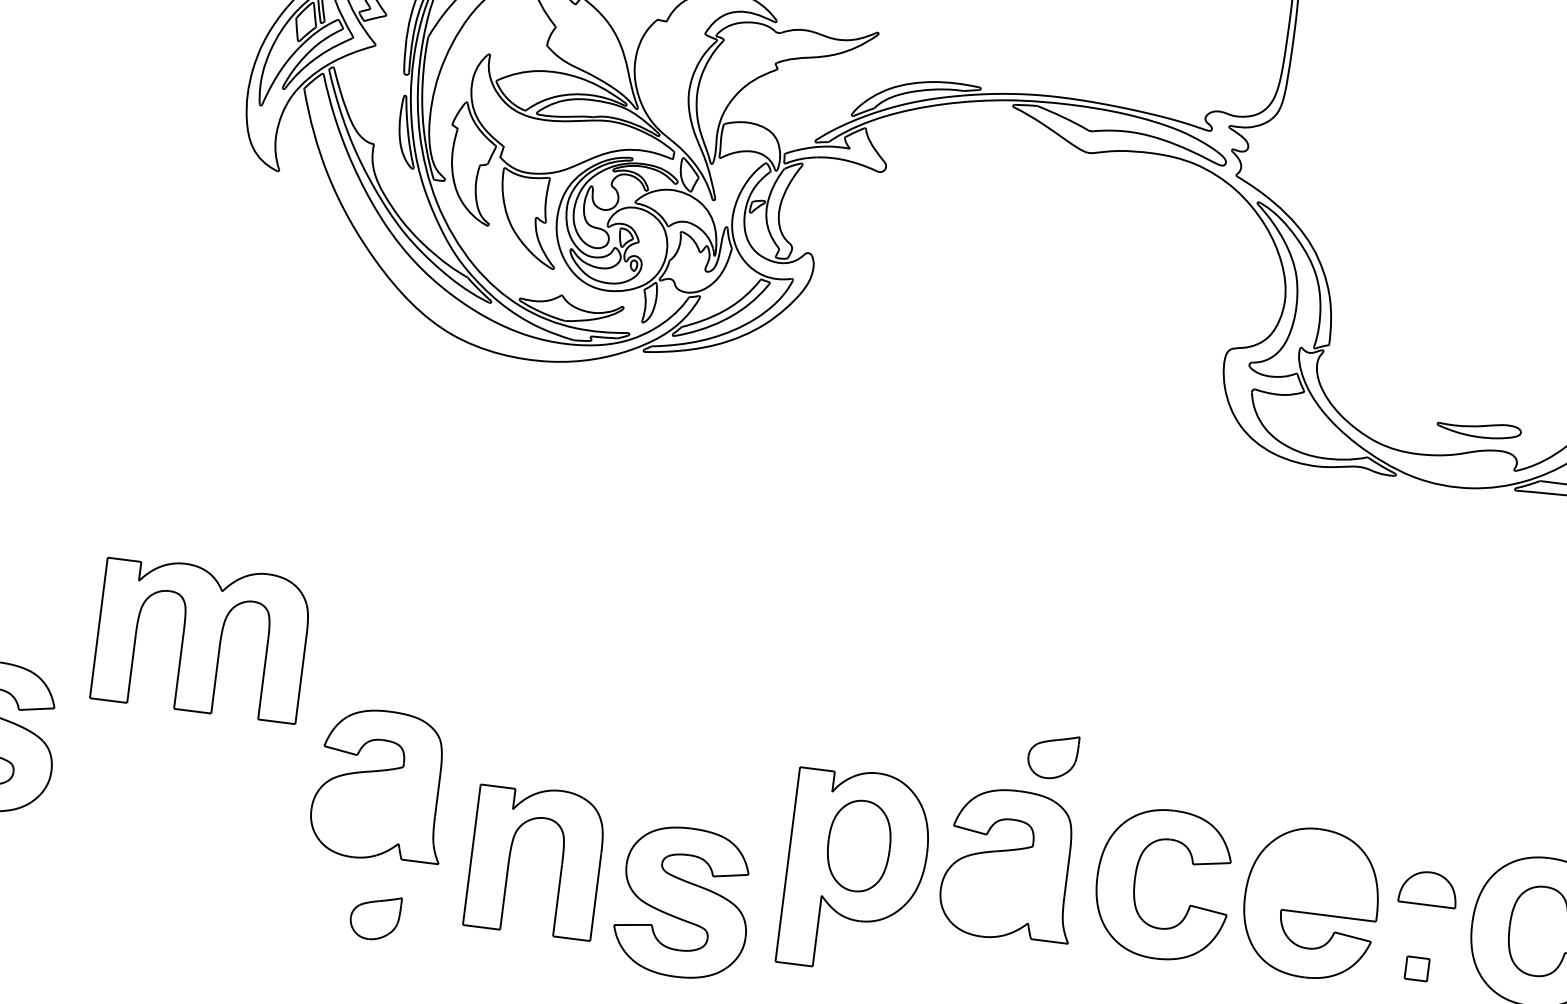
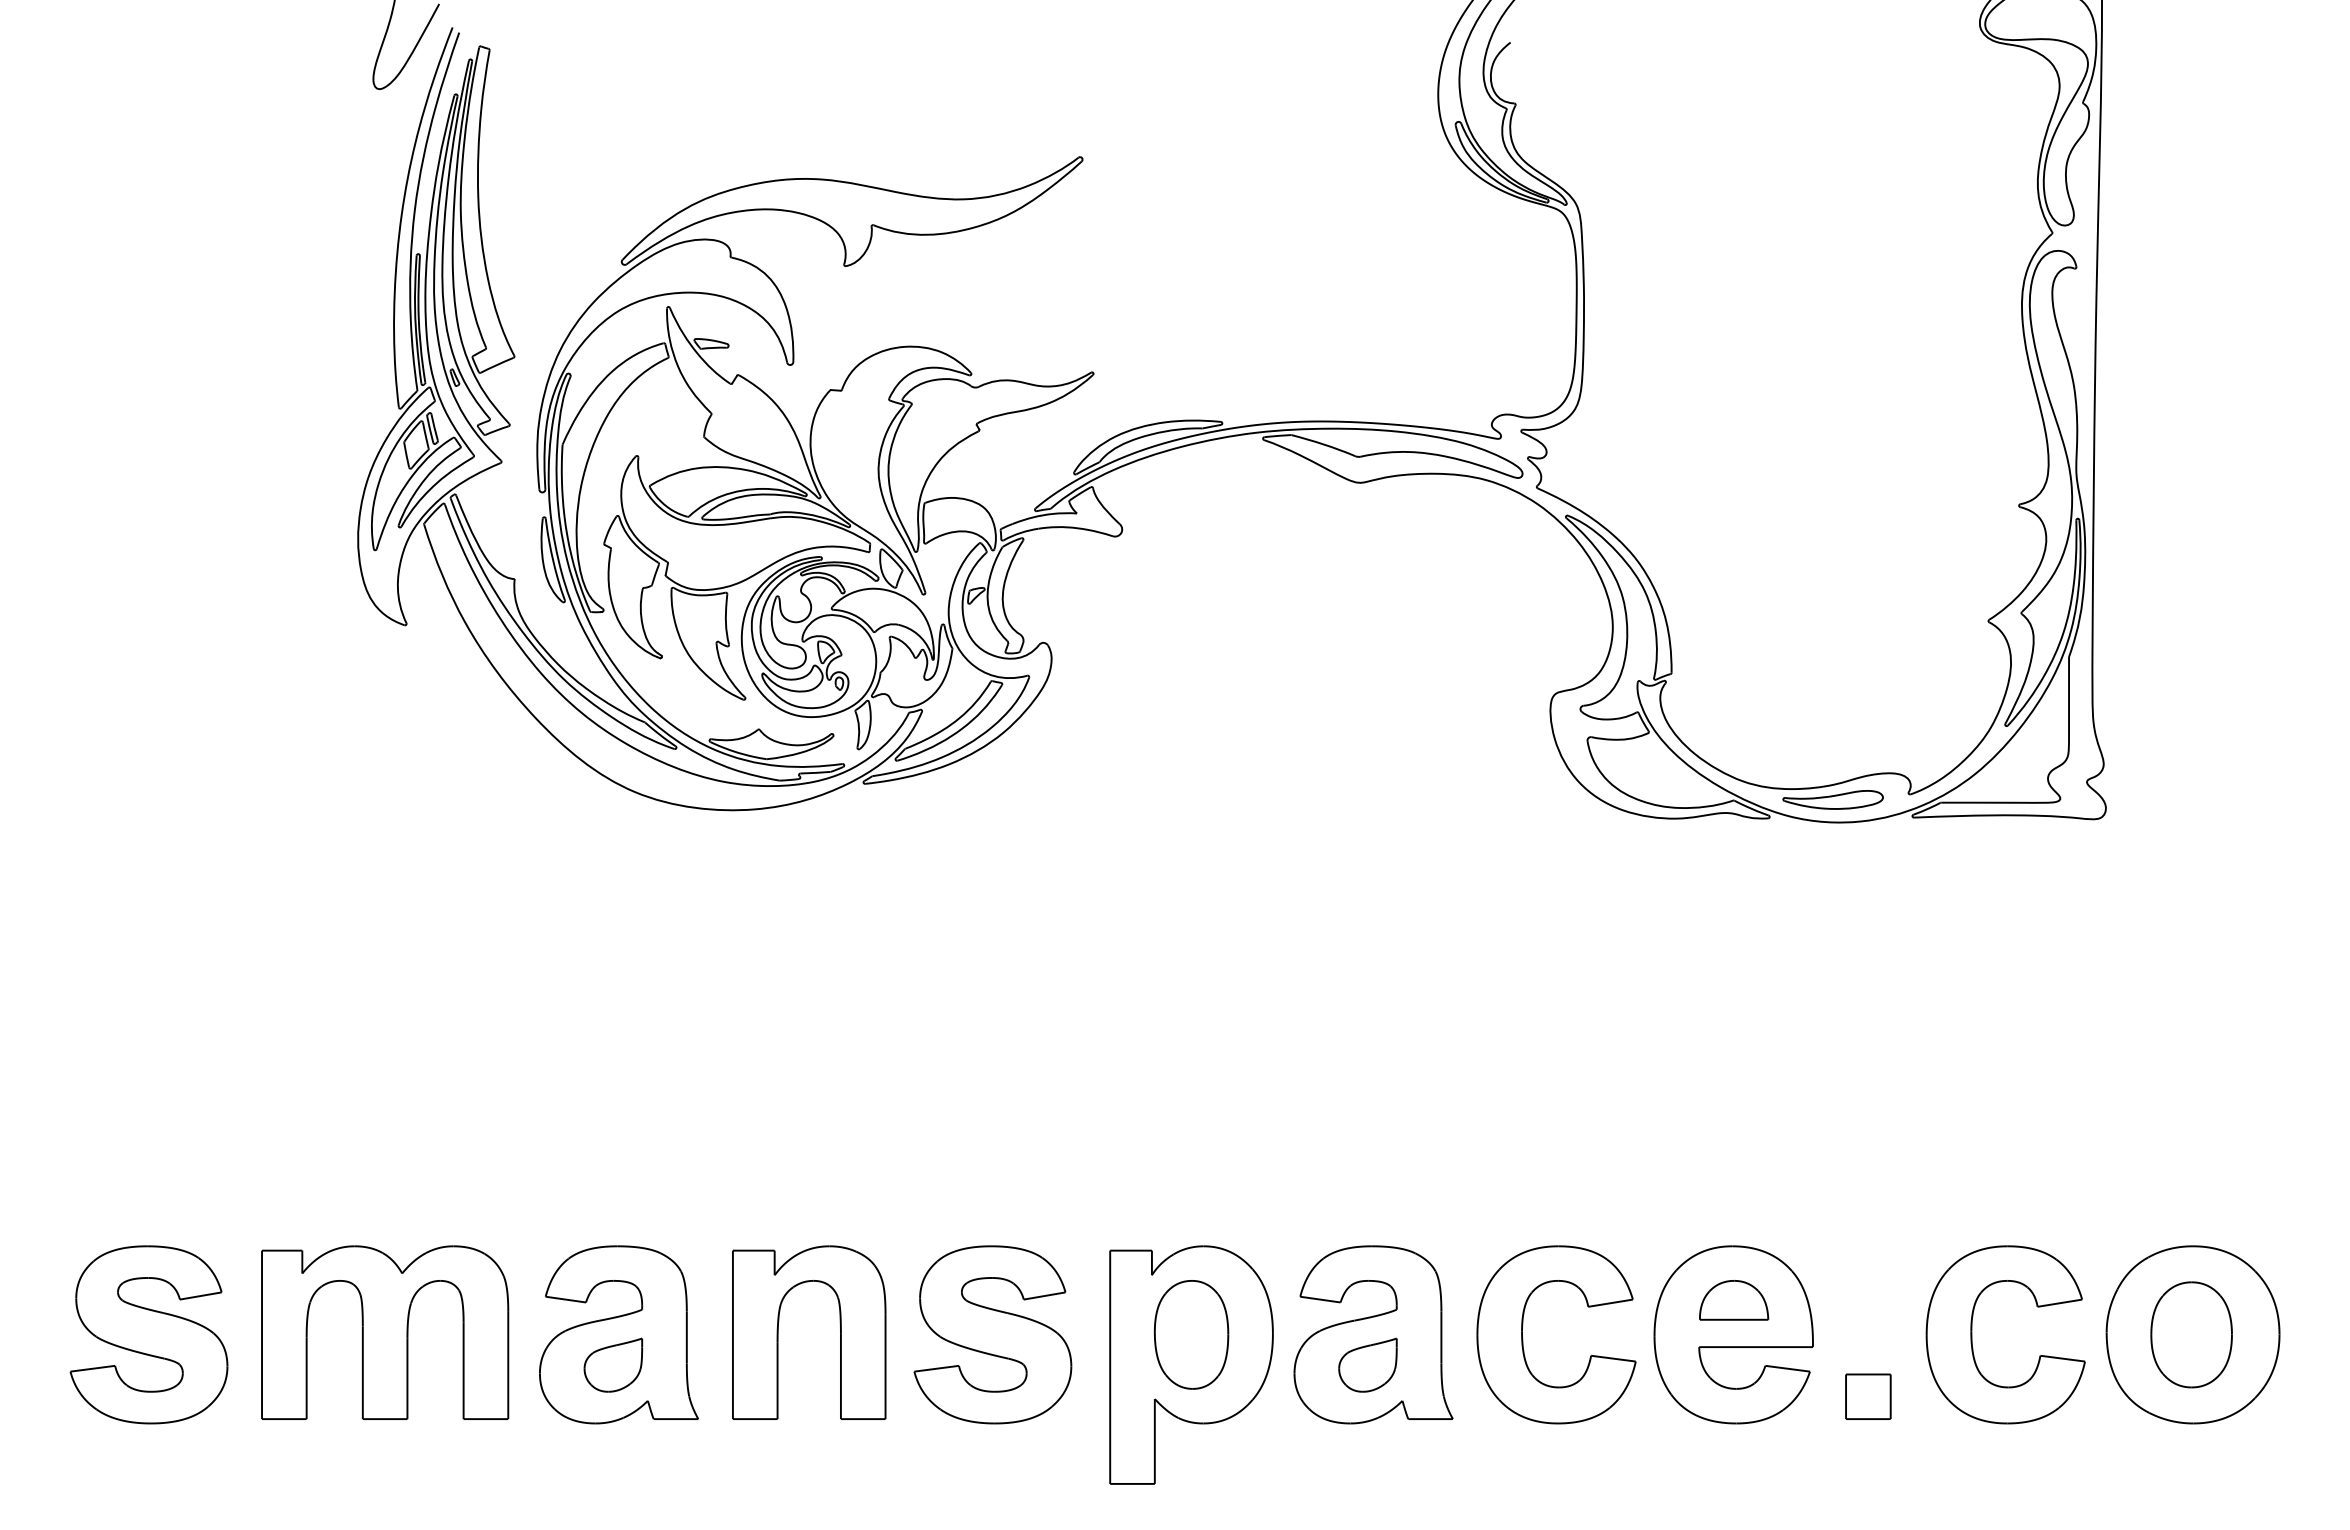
part: (1478, 429) -> (1832, 799), moved
part: (202, 638) -> (385, 1332), moved
part: (1052, 755) -> (1367, 1364), moved
part: (510, 857) -> (778, 1332), moved
part: (1429, 888) -> (1734, 1300), moved
part: (683, 902) -> (992, 1334), moved
part: (375, 916) -> (613, 1364), moved
part: (1417, 968) -> (1868, 1396), size x1.67

